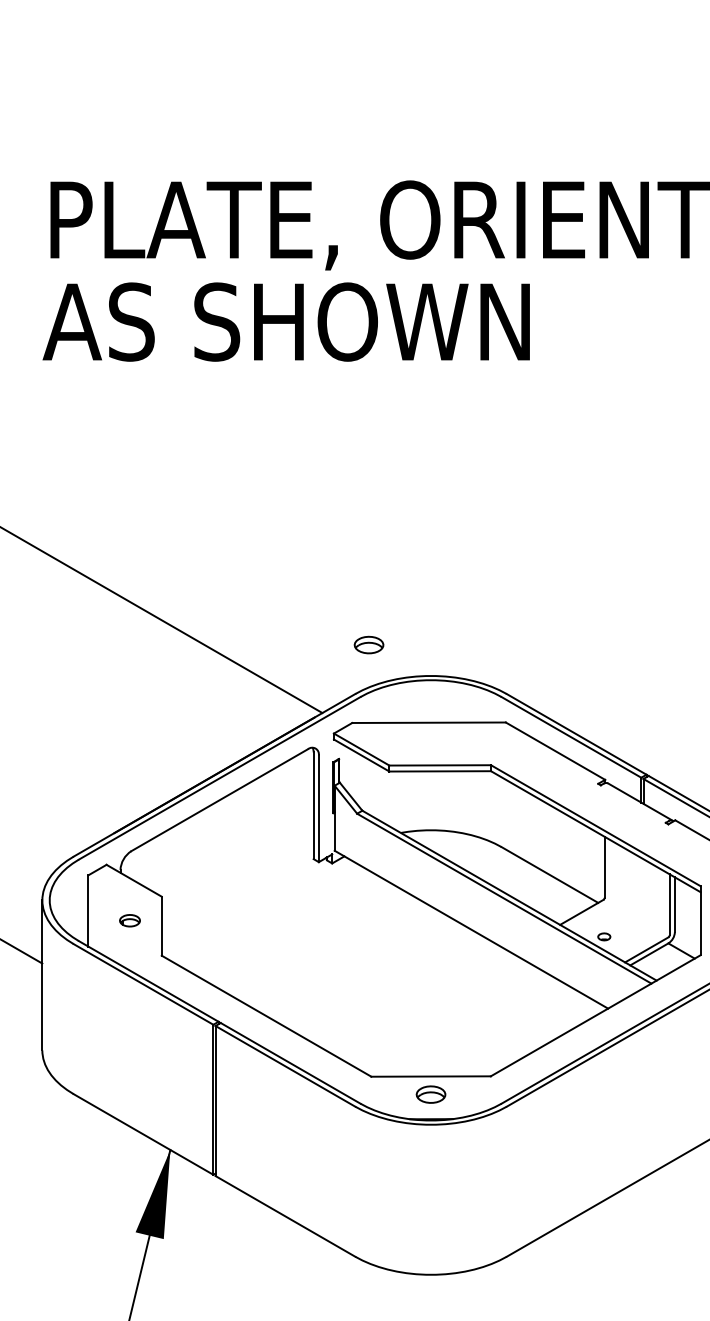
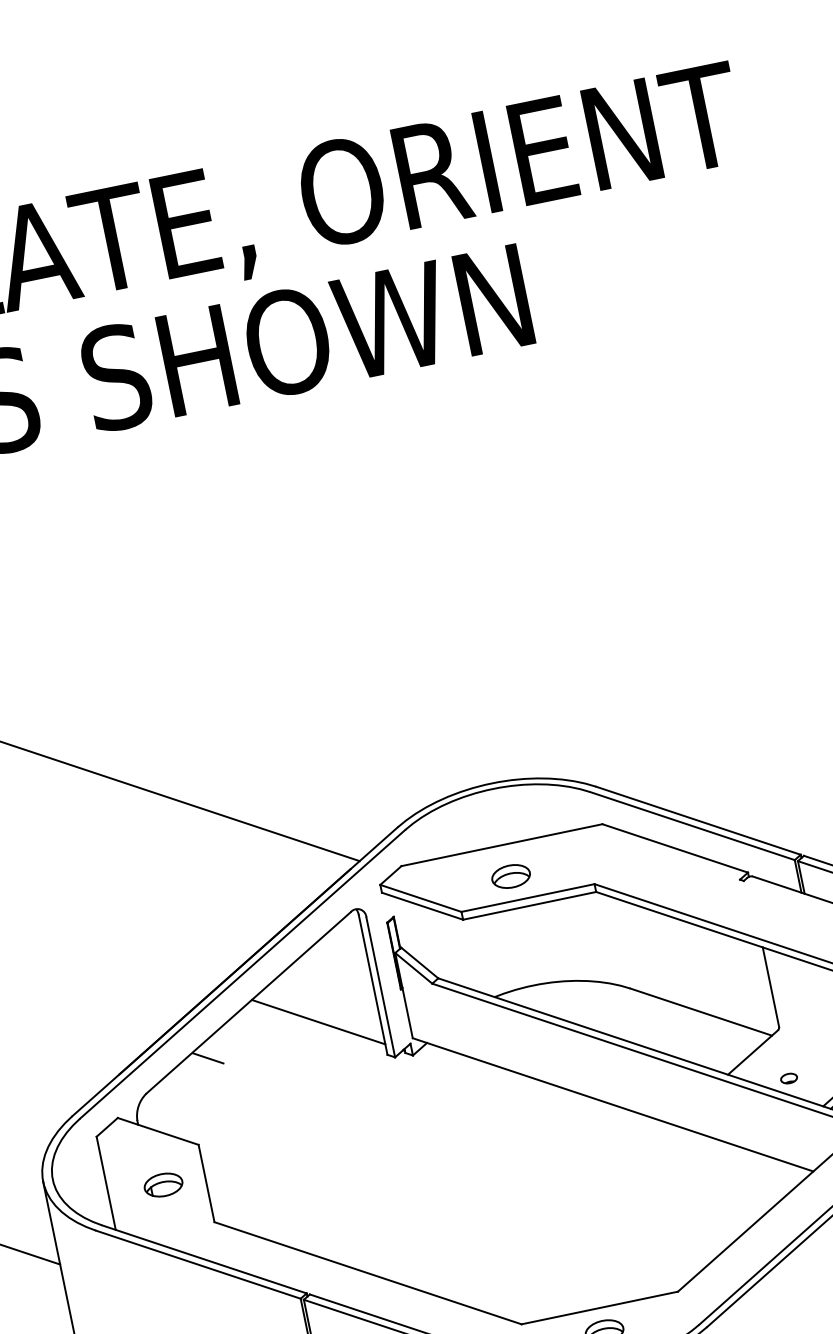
part: (368, 644) -> (510, 875), moved
line: (267, 824) -> (317, 1021), added
line: (181, 834) -> (207, 1058), added
part: (129, 920) -> (162, 1184), size x1.43

